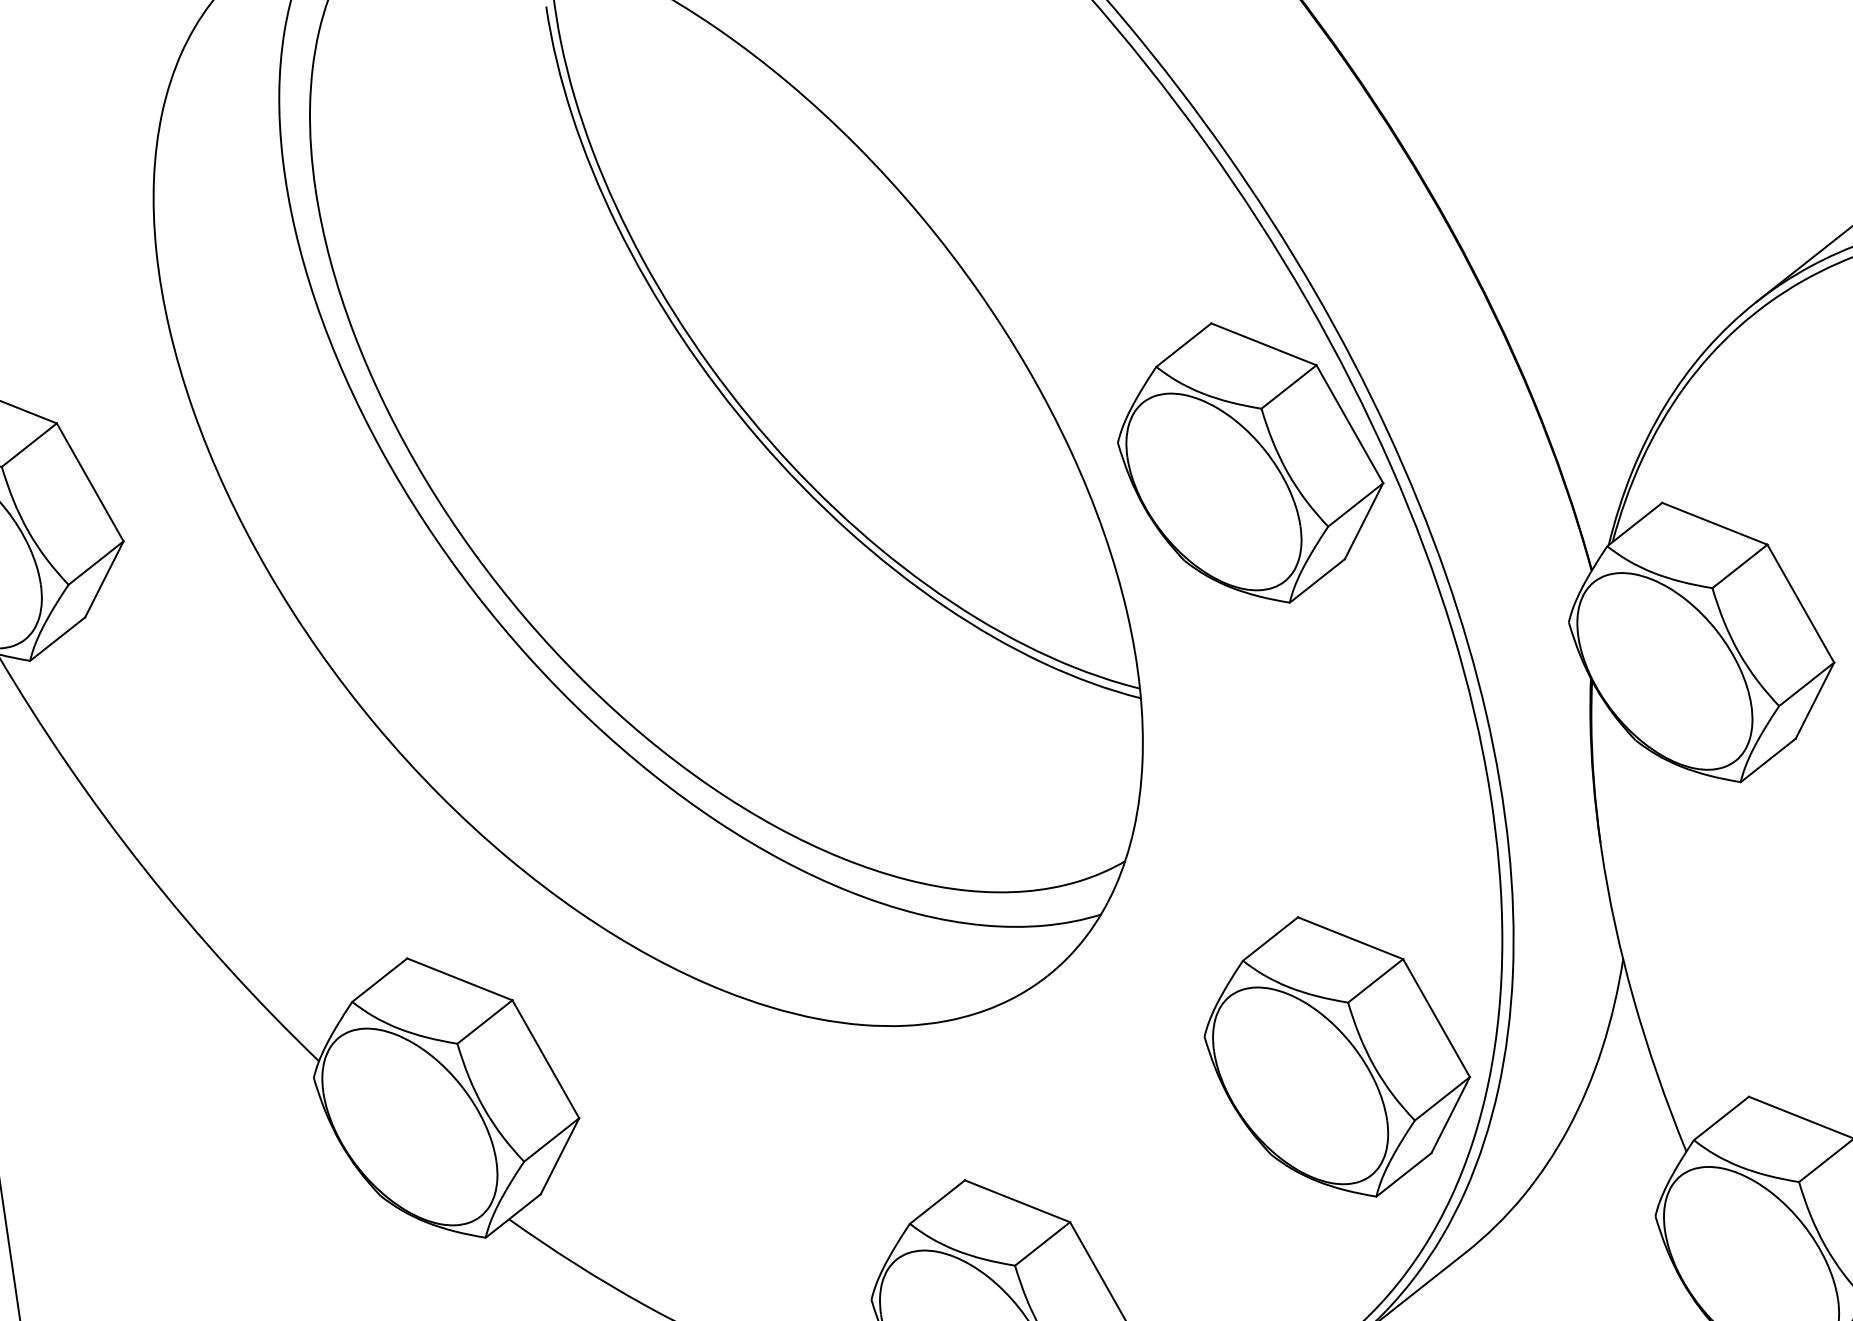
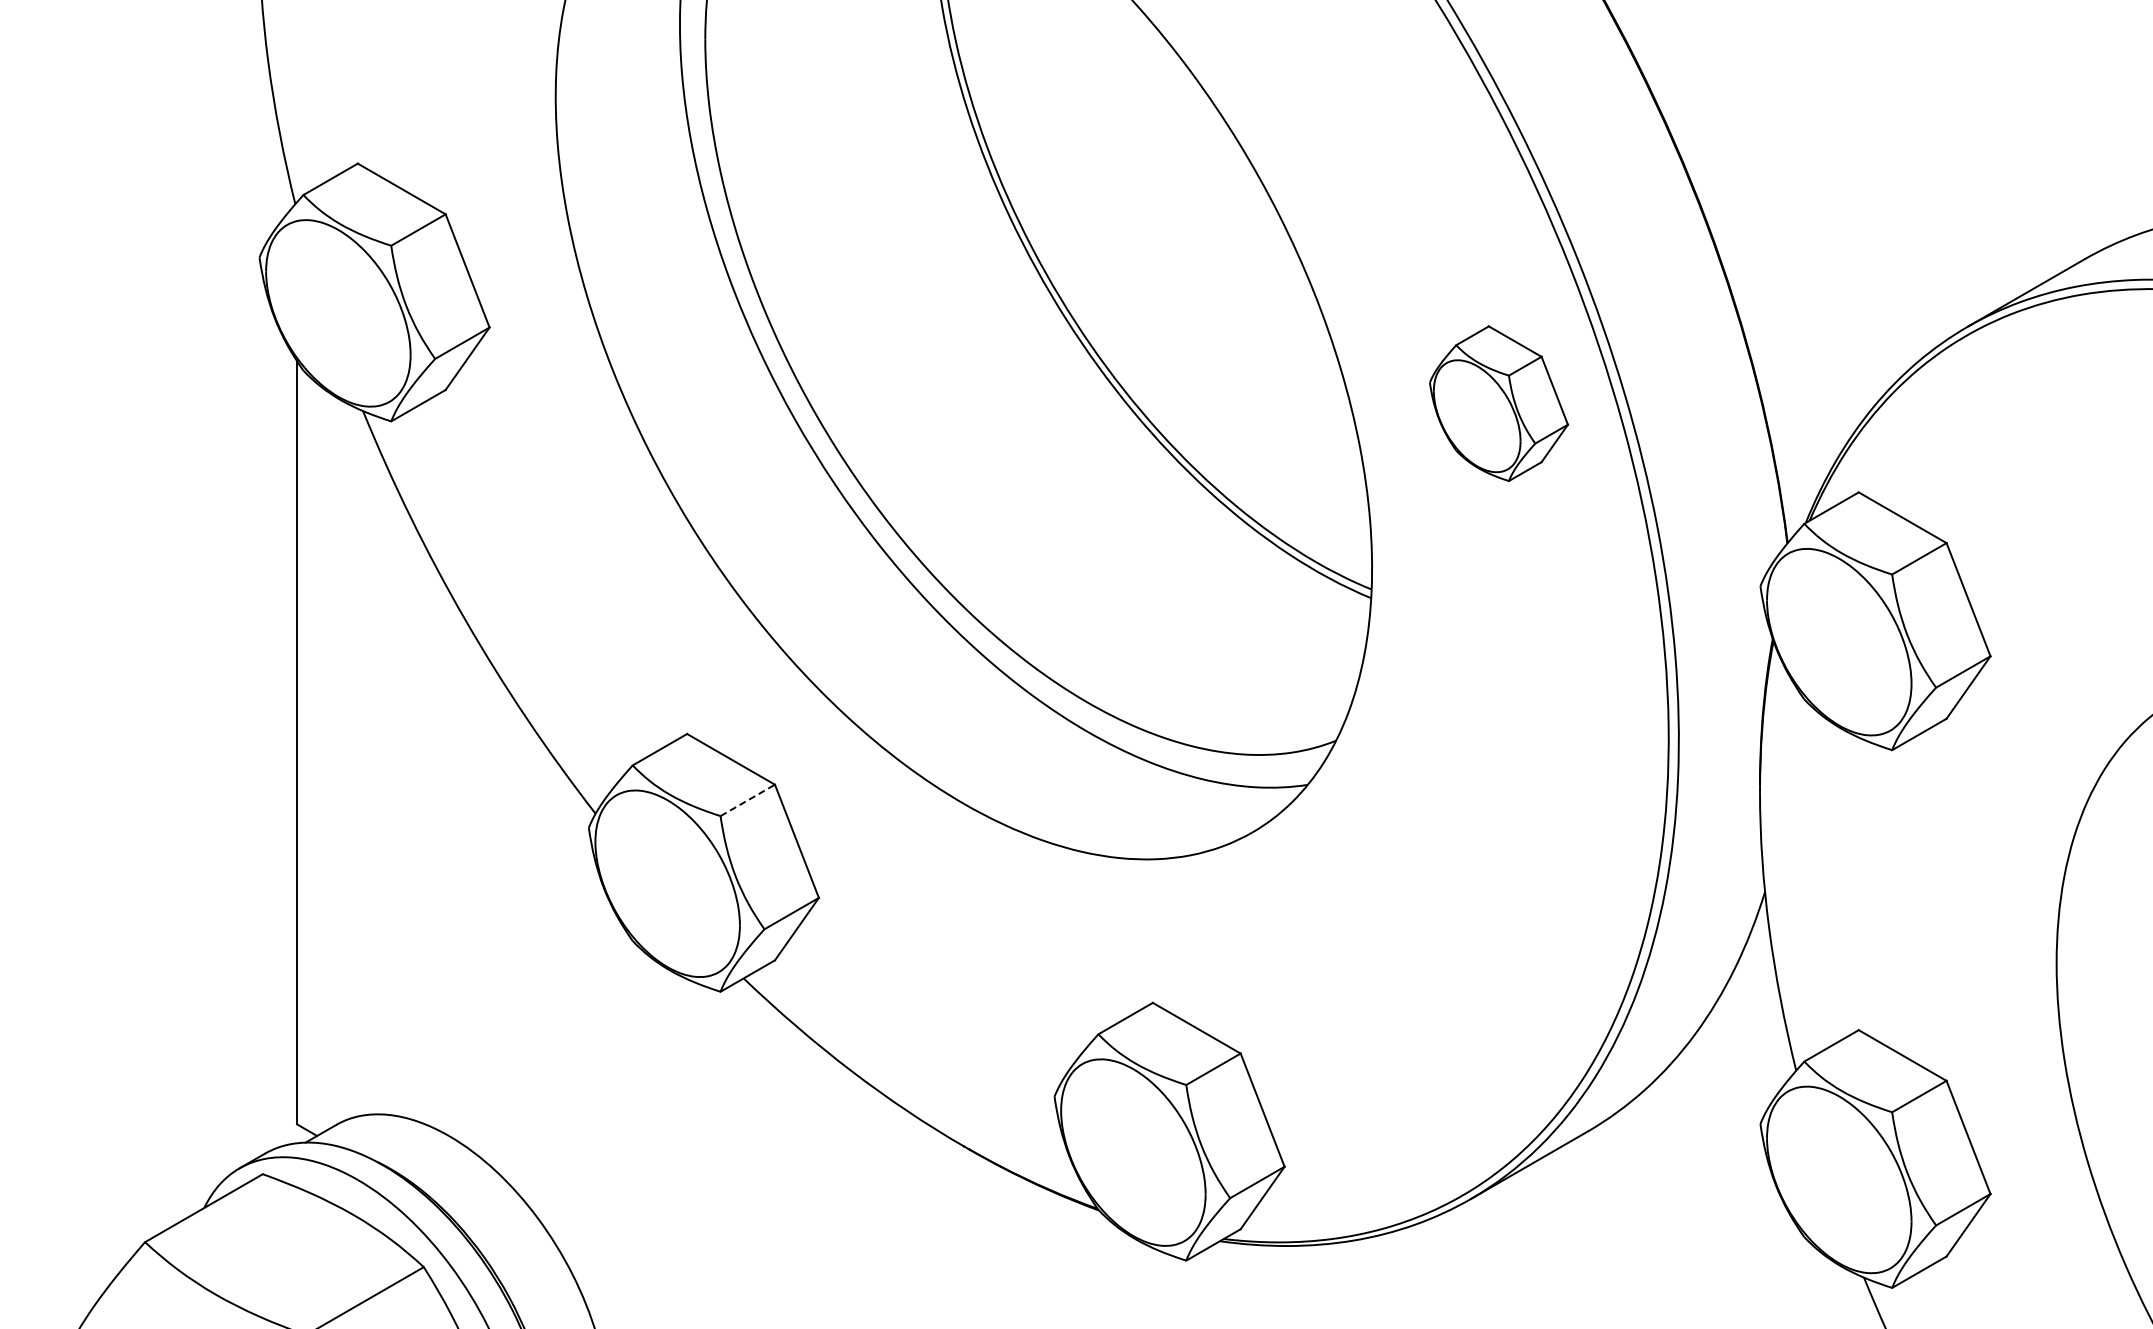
part: (1250, 462) -> (1498, 403), size x0.6
line: (485, 1022) -> (748, 800), solid -> dashed
part: (1337, 1056) -> (1499, 941), removed

